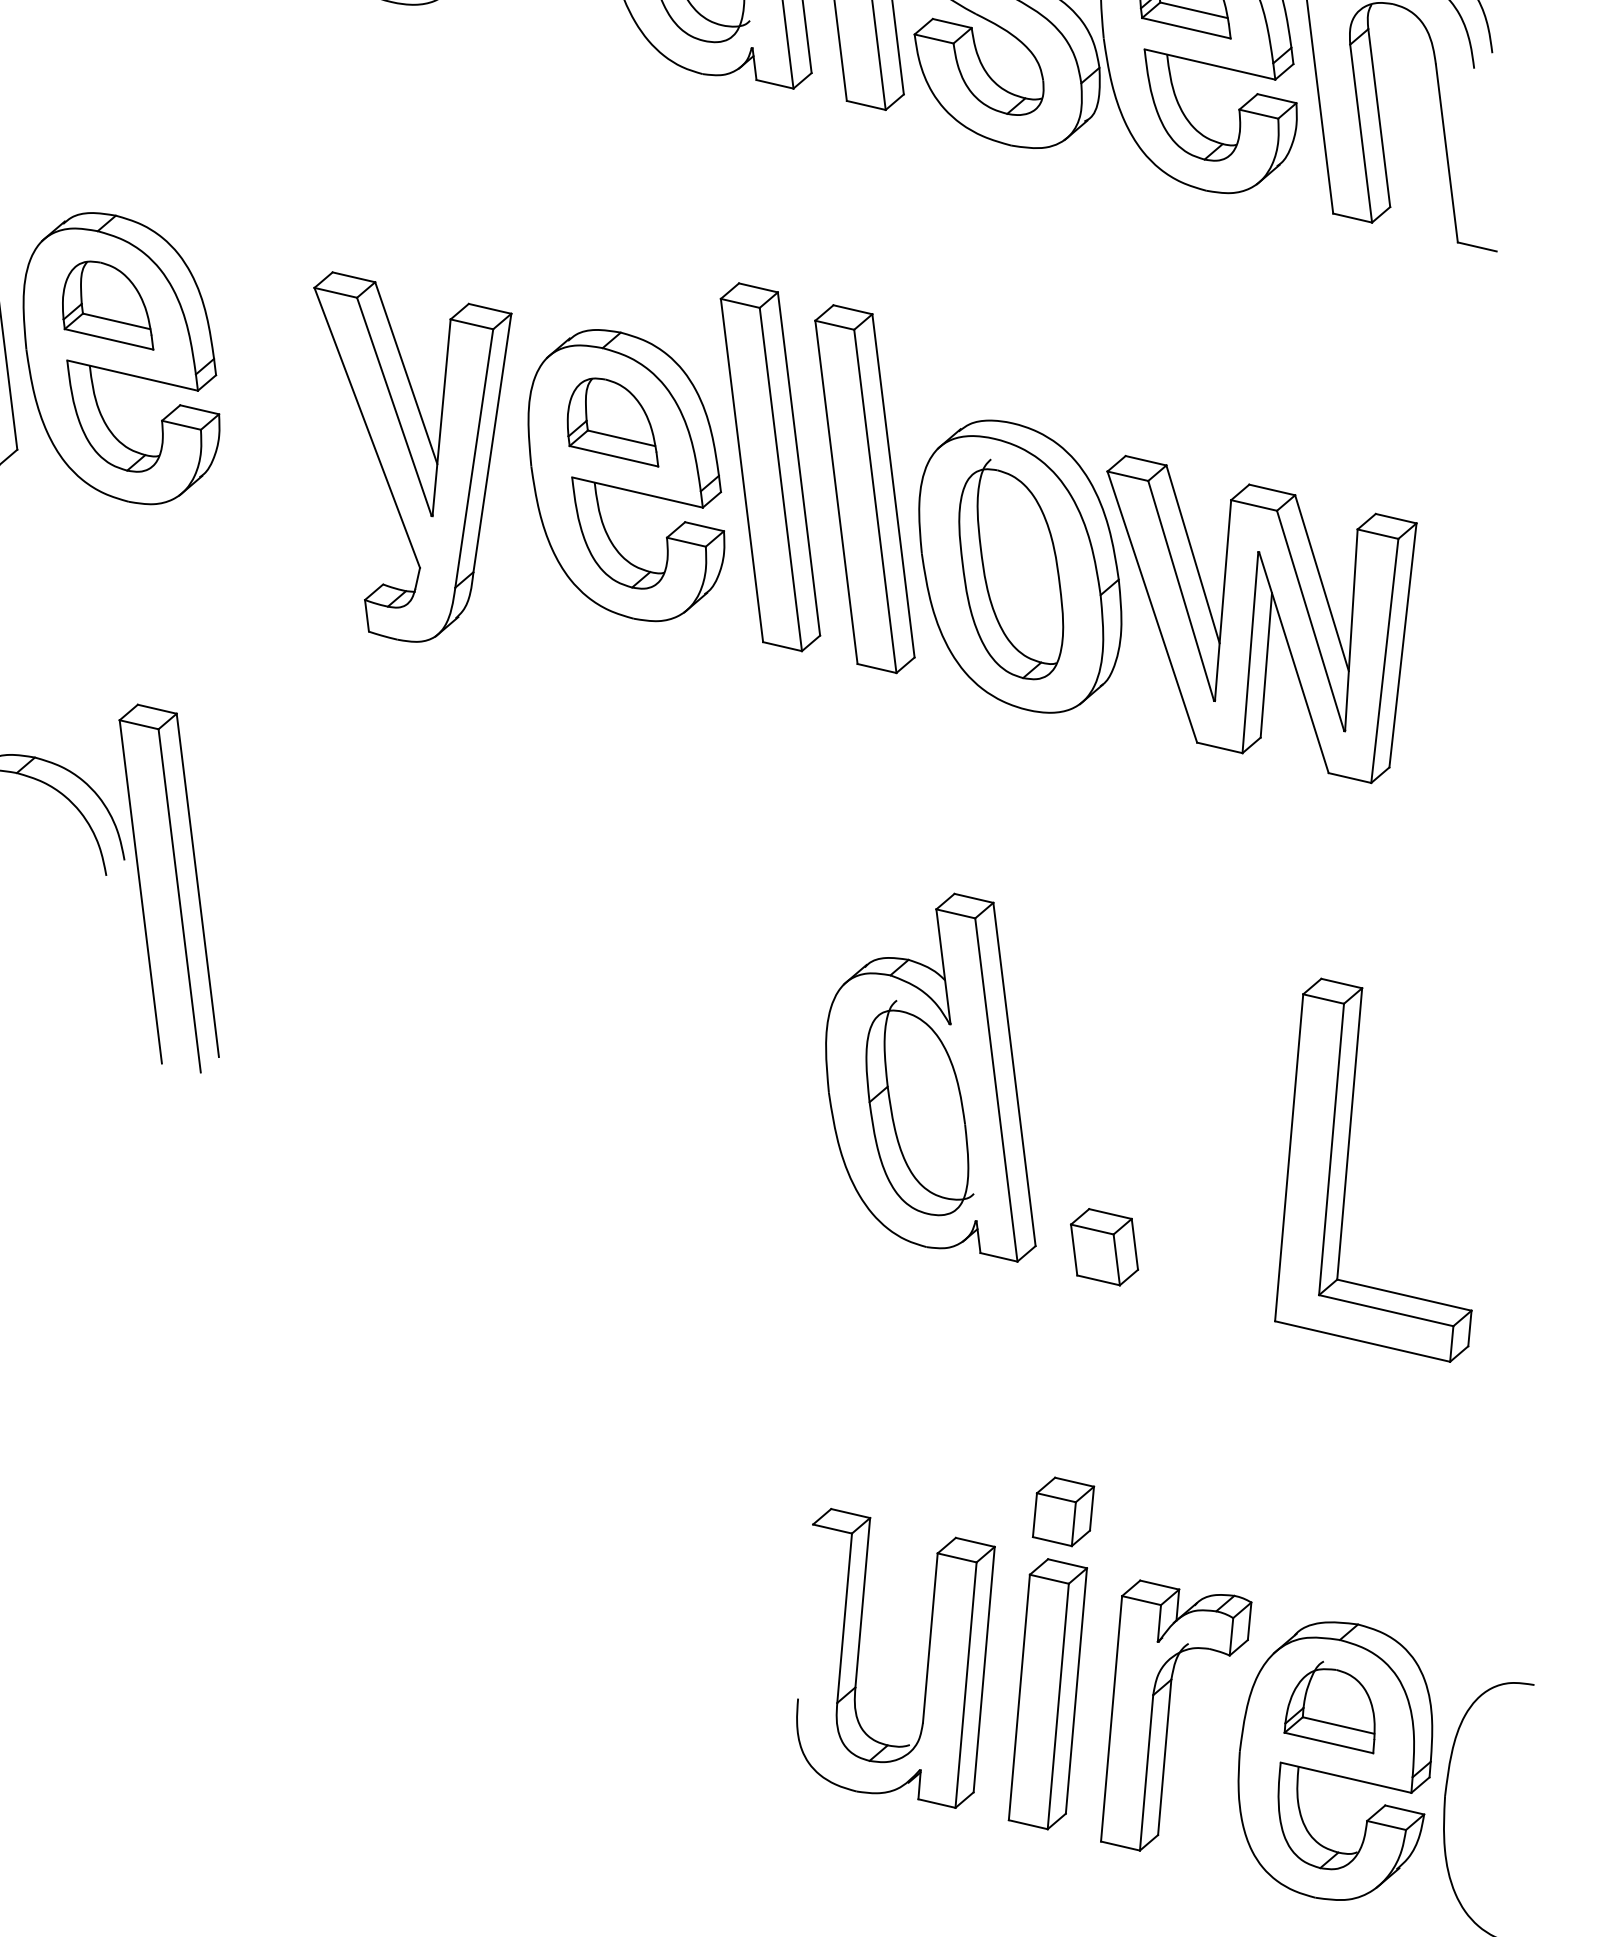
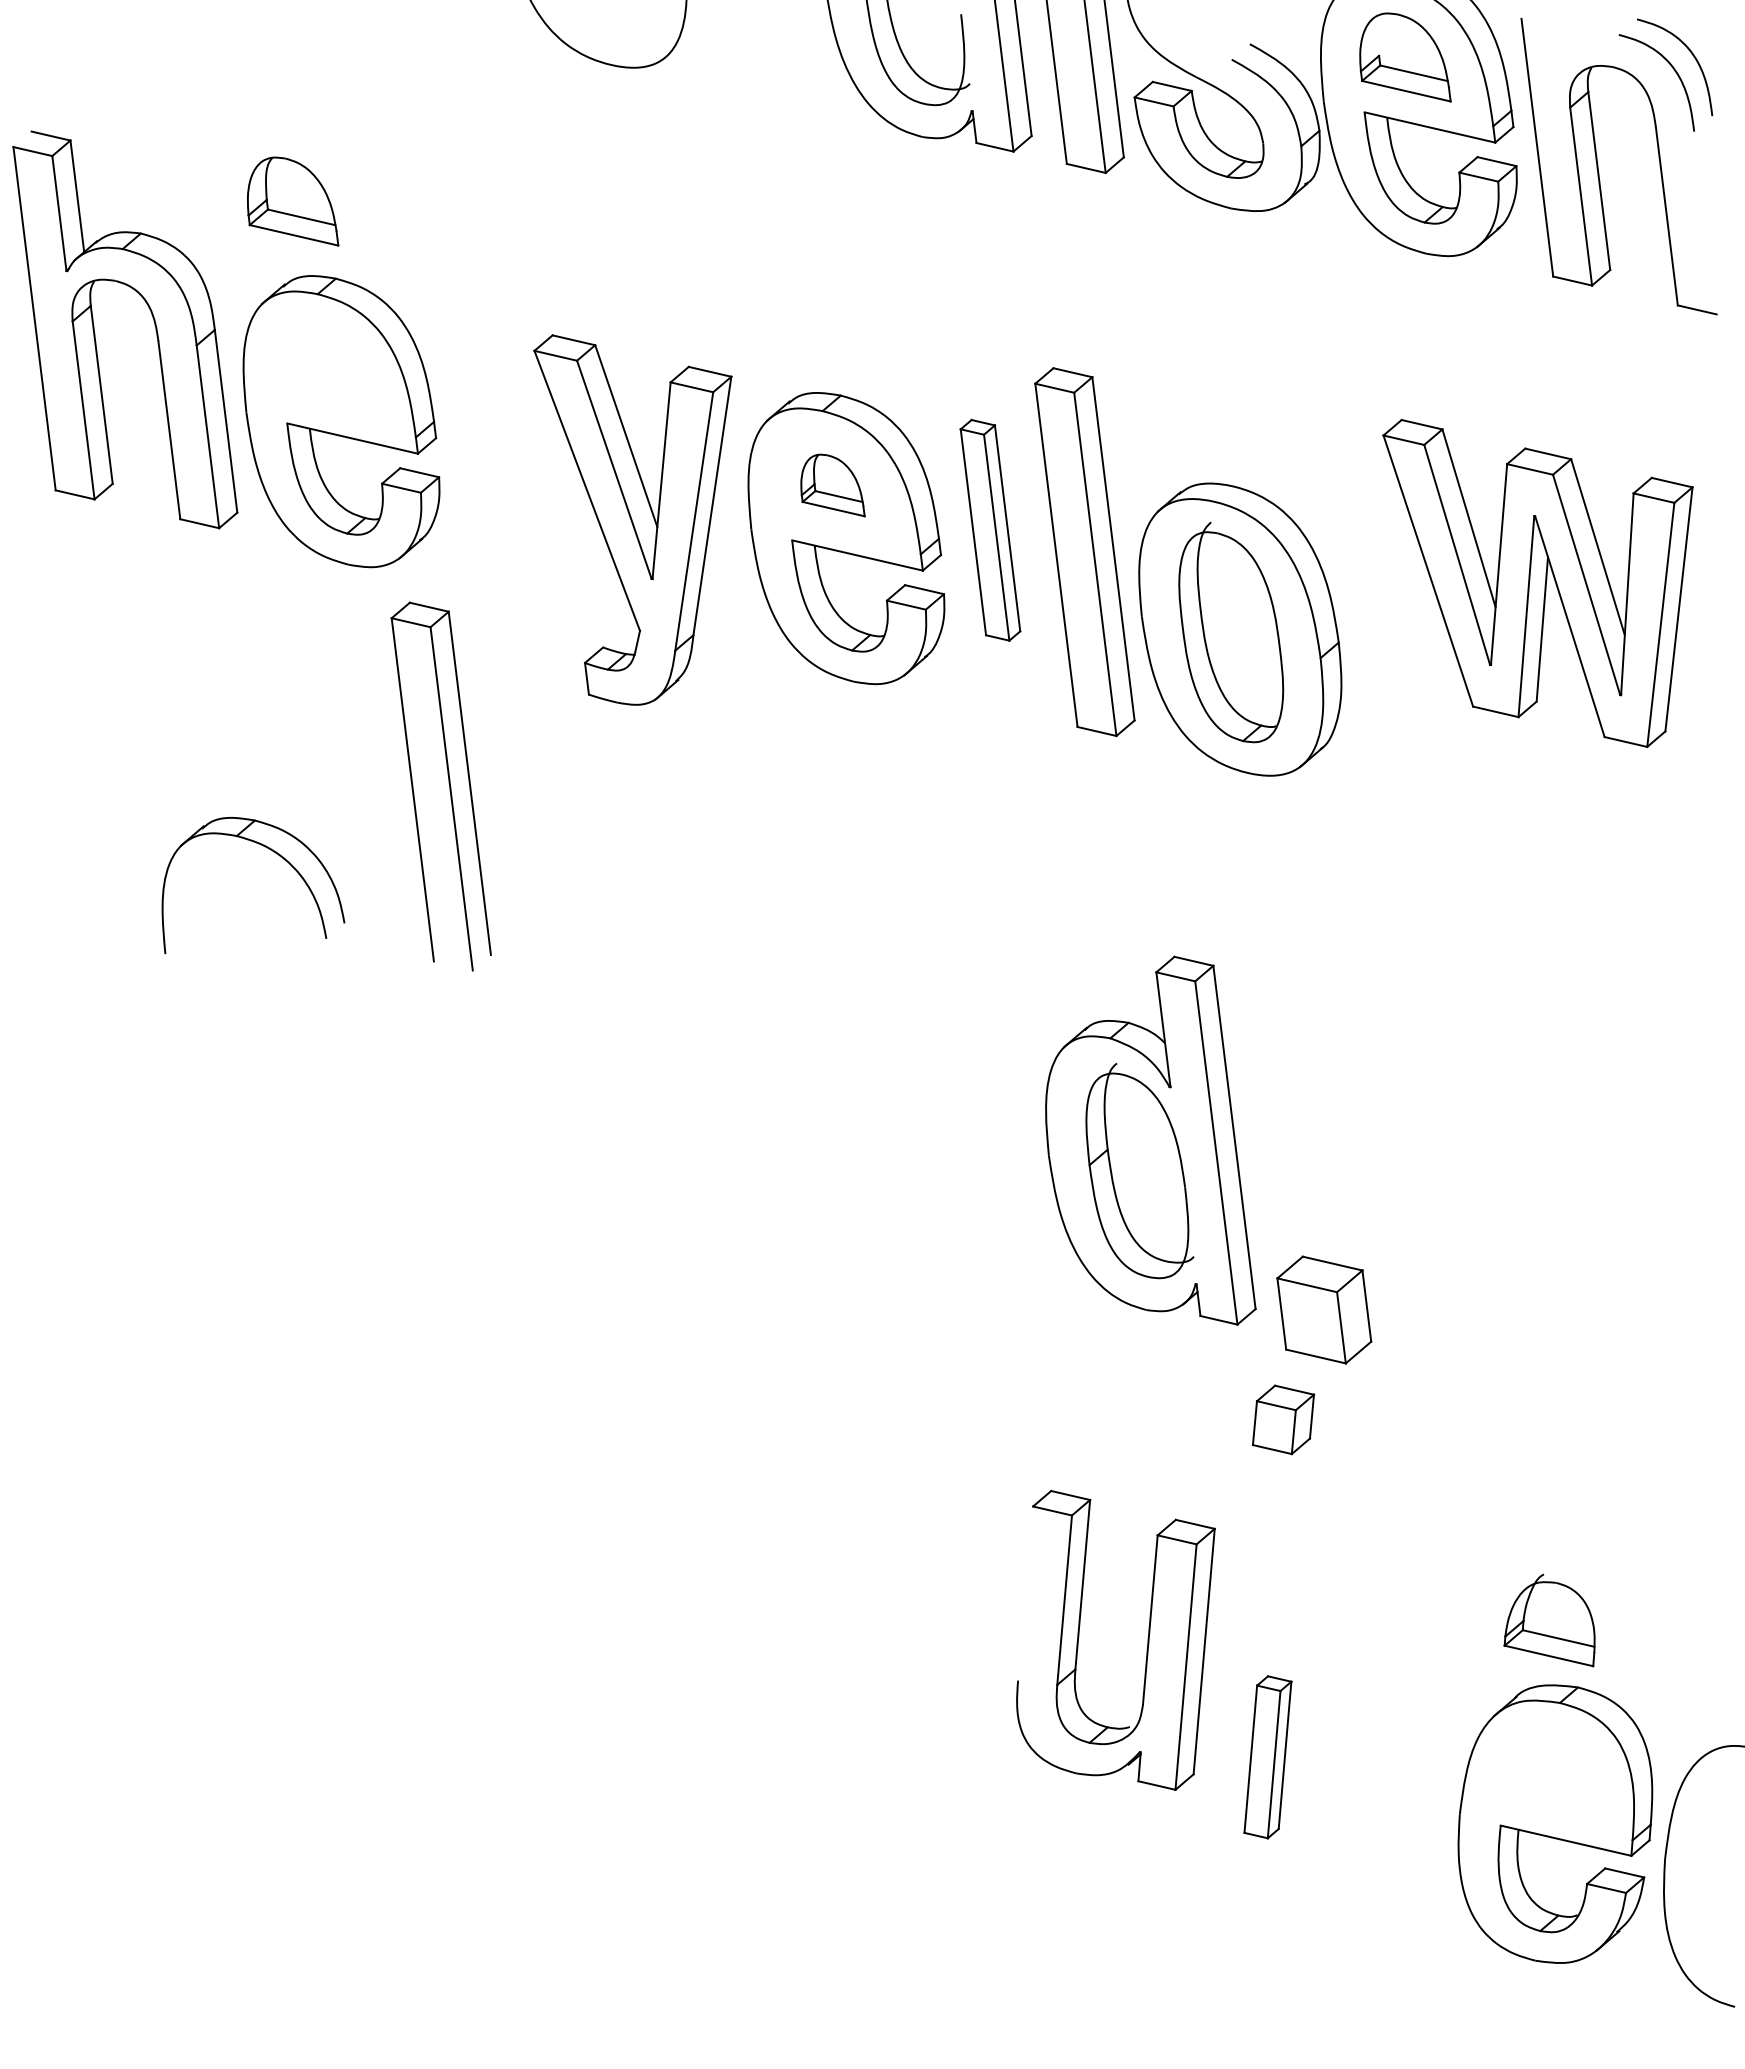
part: (108, 305) -> (293, 201), moved
part: (612, 422) -> (832, 485), size x0.7
part: (770, 467) -> (990, 530), size x0.6
part: (1261, 618) -> (1537, 582), moved
part: (176, 885) -> (448, 783), moved
part: (1348, 1163) -> (1568, 1226), removed
part: (1104, 1247) -> (1324, 1310), size x1.4
part: (1063, 1511) -> (1283, 1419), moved
part: (927, 1657) -> (1147, 1639), moved
part: (1047, 1694) -> (1267, 1757), size x0.6
part: (1329, 1707) -> (1549, 1620), moved
part: (1169, 1715) -> (1389, 1778), removed

